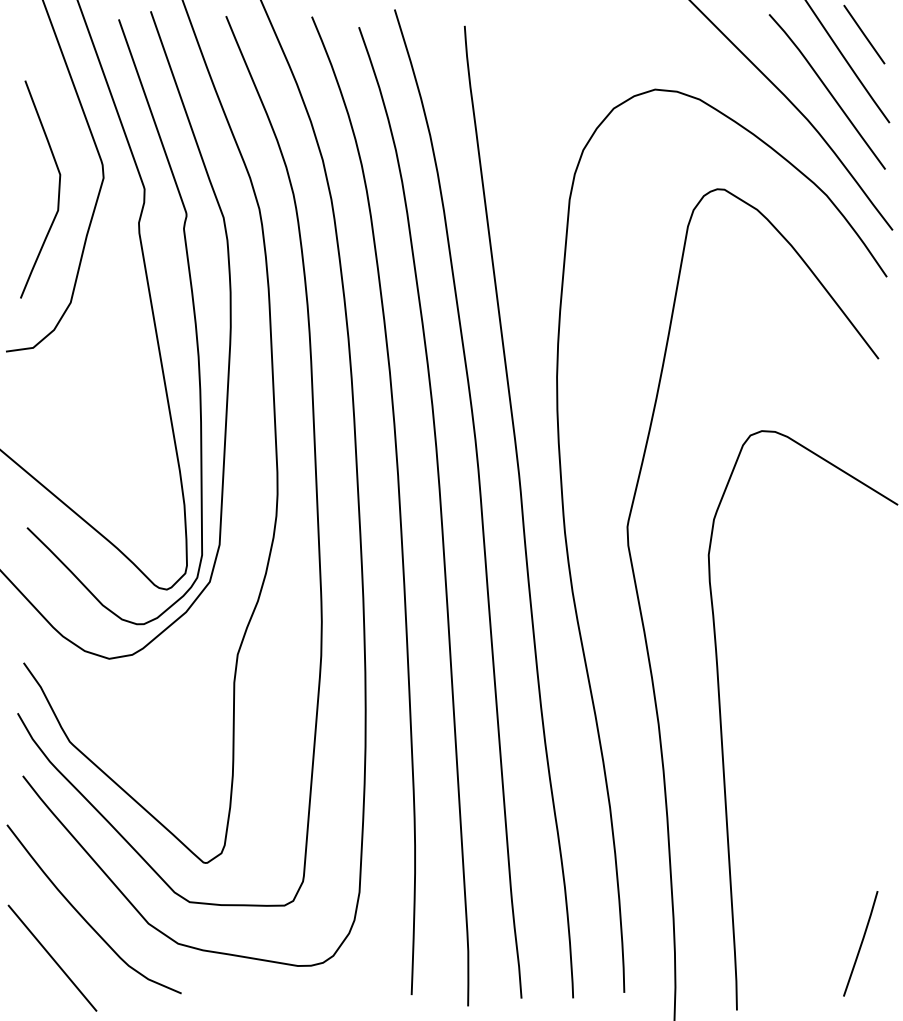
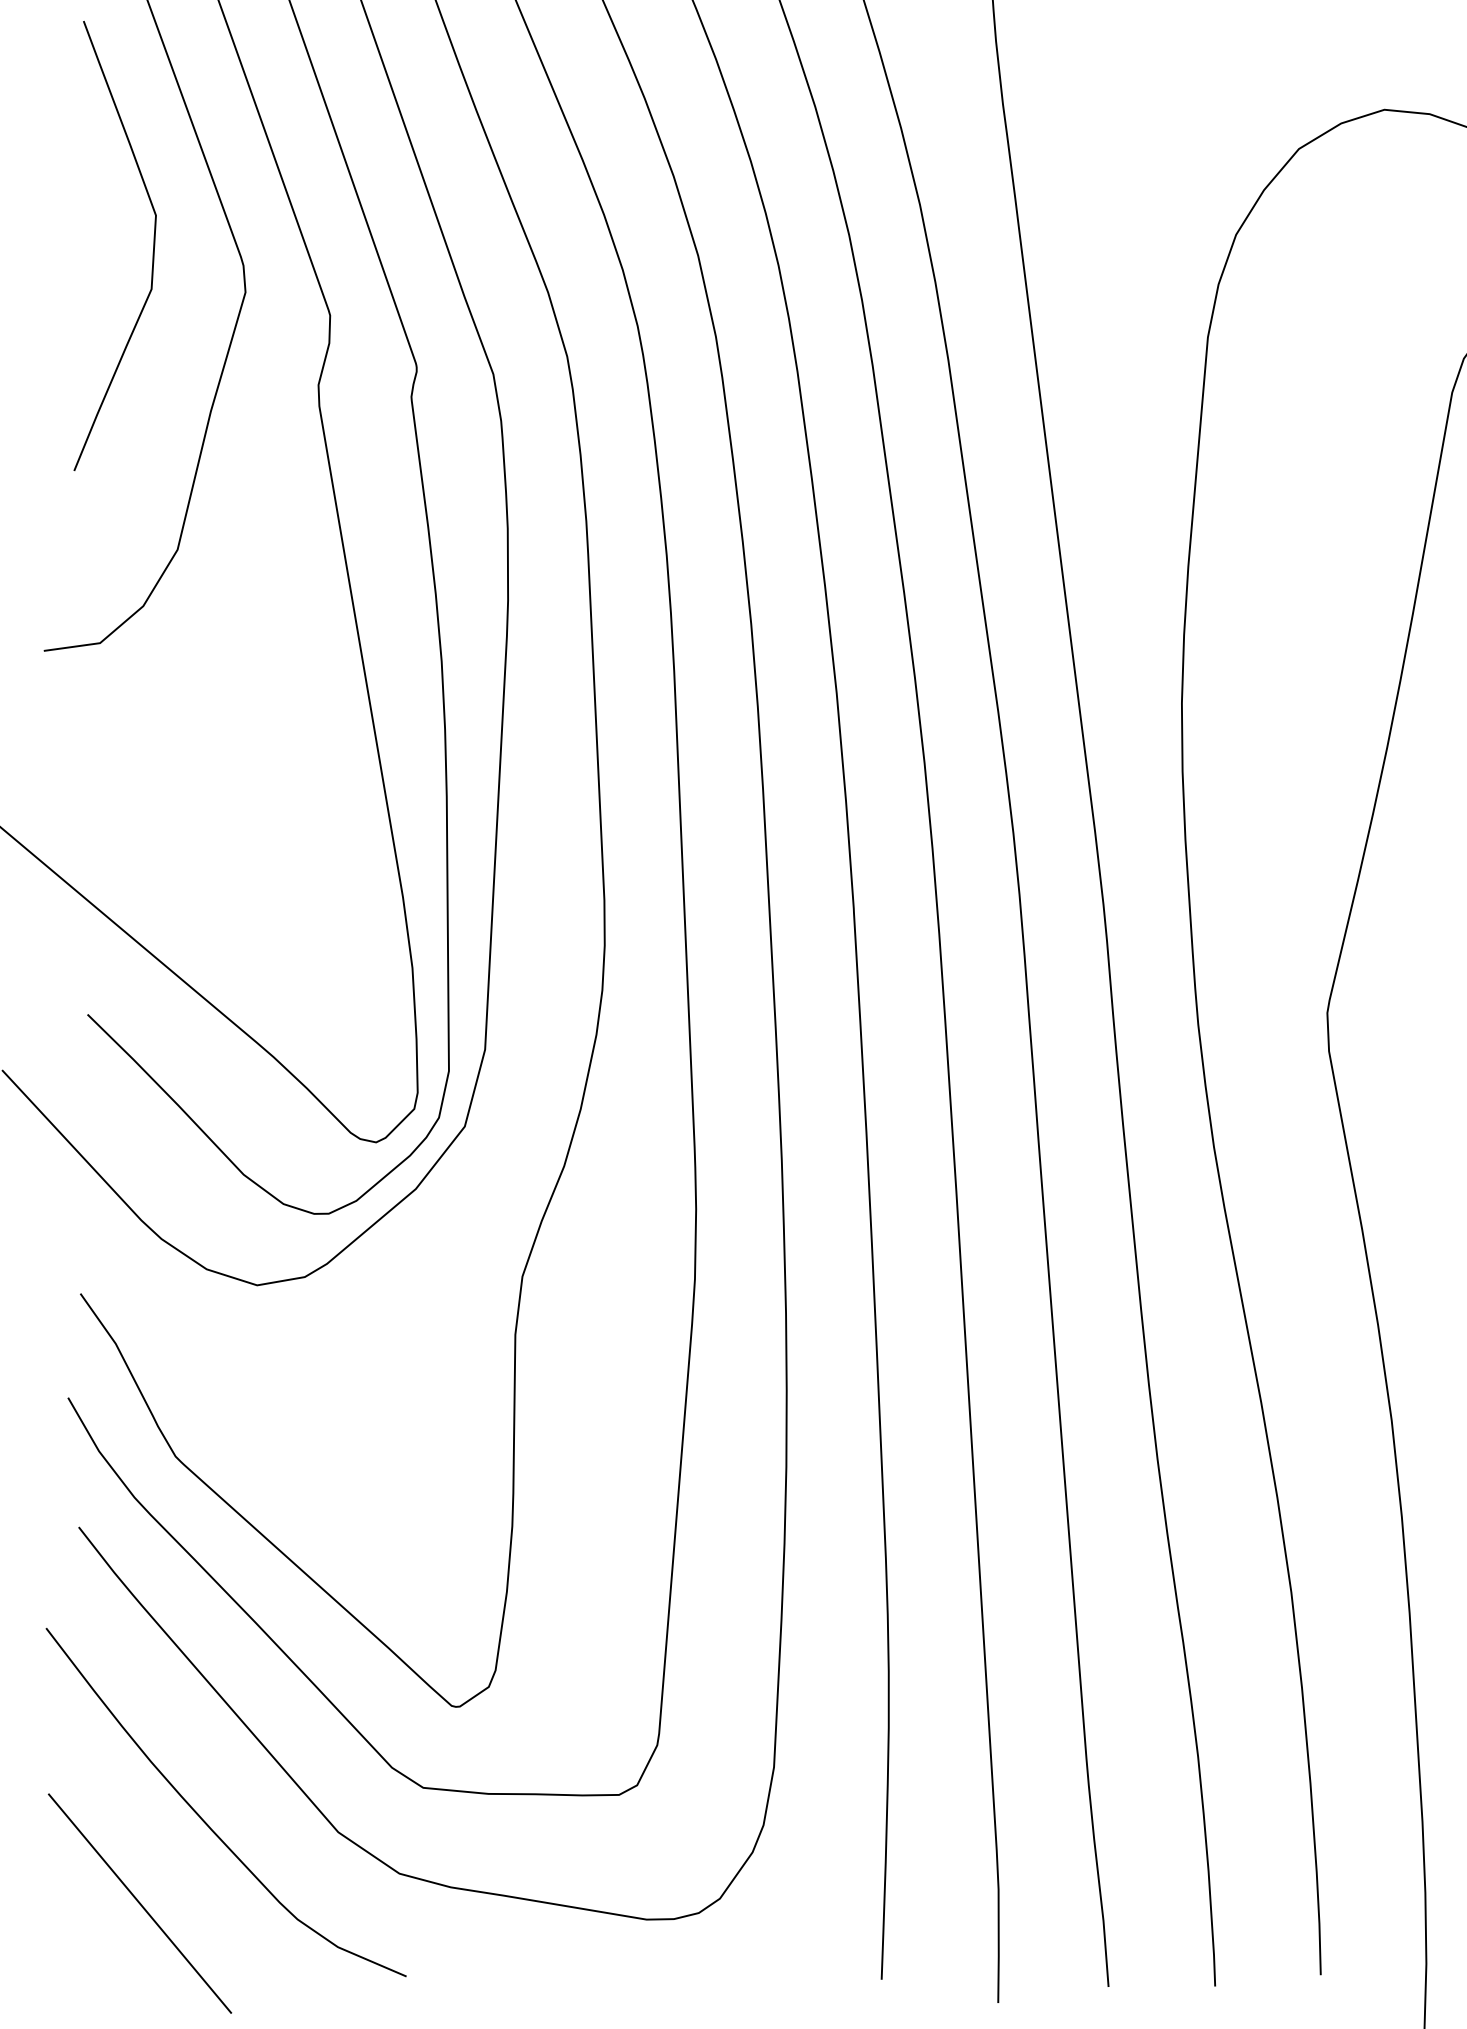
curve: (58, 189) -> (152, 245), moved

